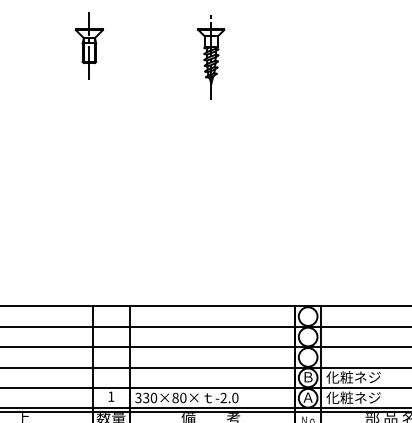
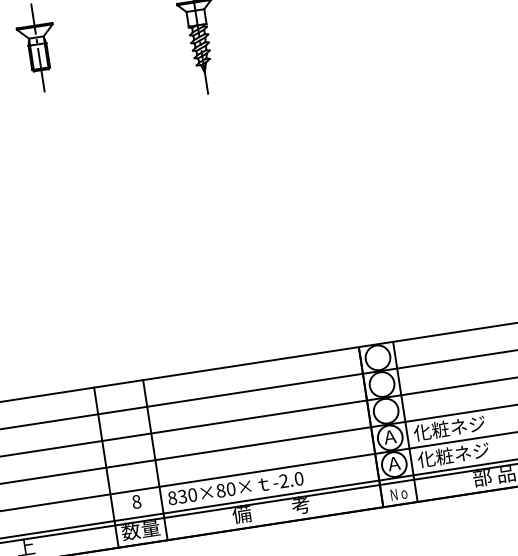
text: (307, 377) -> (389, 437), Ｂ -> Ａ
text: (111, 396) -> (136, 501), 1 -> 8
text: (138, 397) -> (172, 497), 330×80× -> 830×80×

